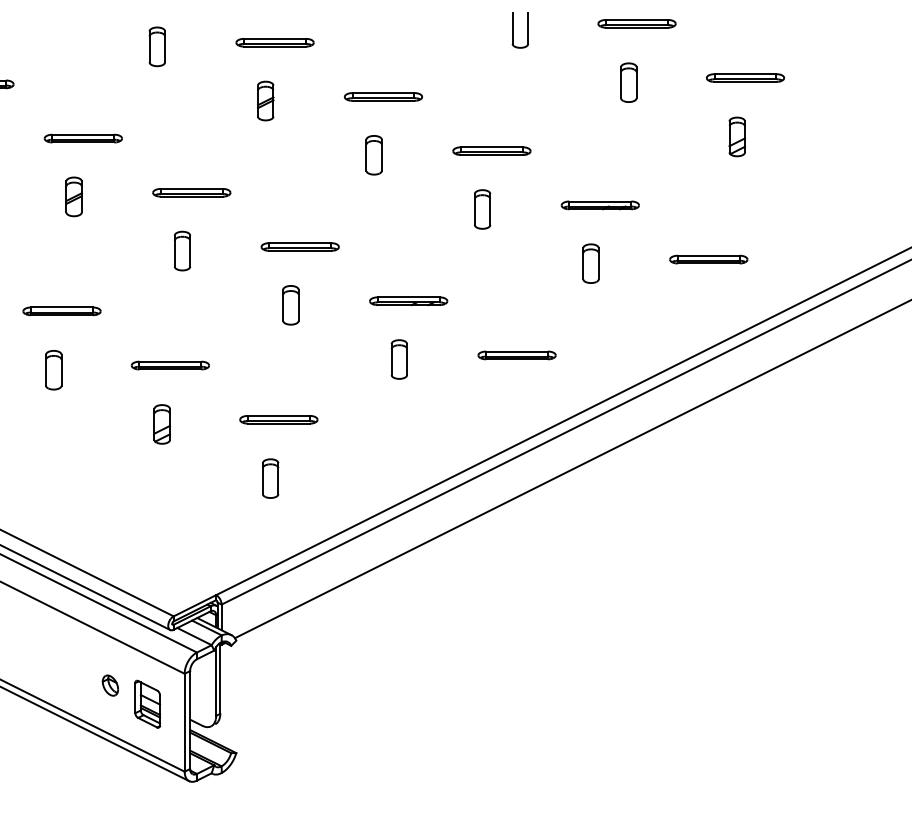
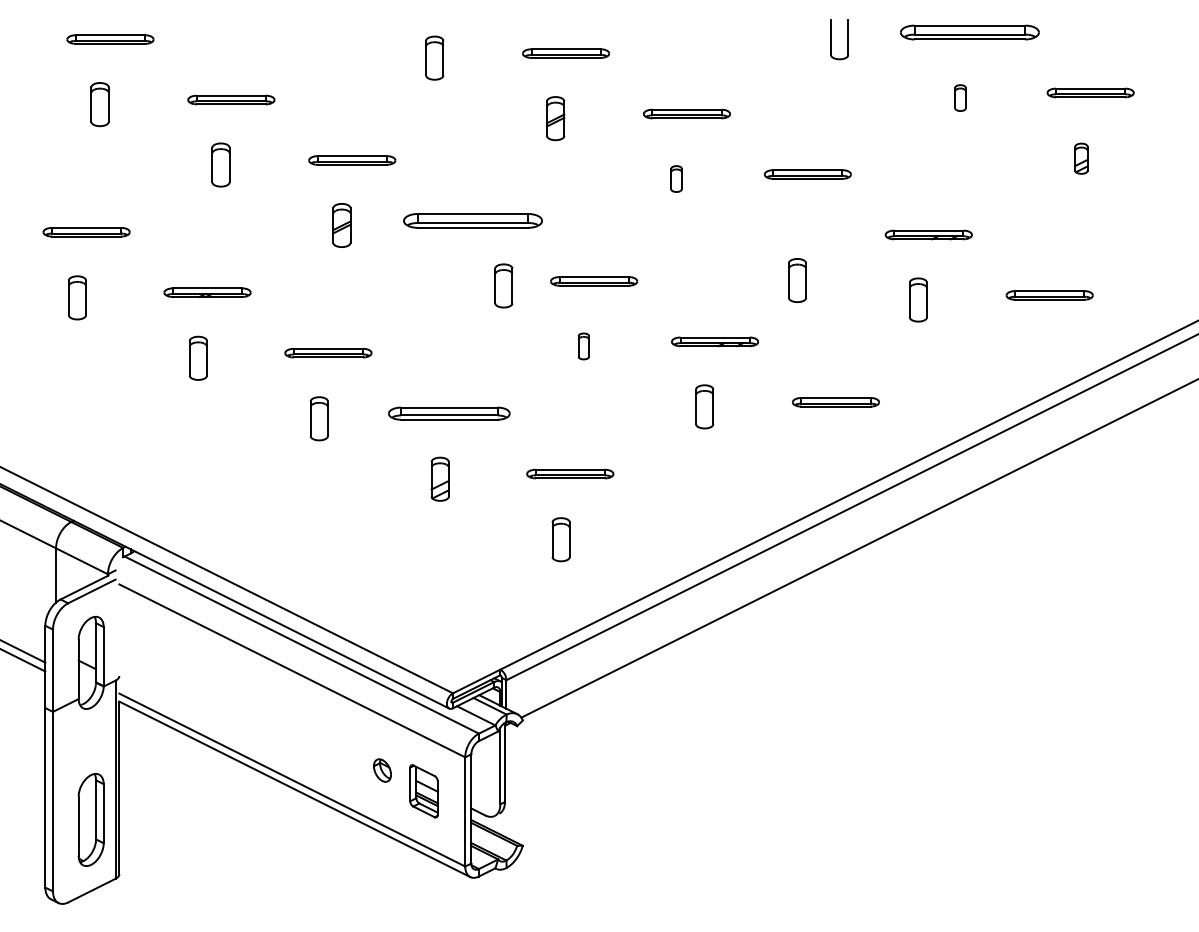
part: (636, 23) -> (969, 32), size x1.6
part: (628, 82) -> (960, 97), size x0.6
part: (737, 136) -> (1081, 158), size x0.7
part: (374, 154) -> (676, 178), size x0.6
part: (192, 192) -> (473, 220), size x1.6
part: (482, 209) -> (797, 280), moved
part: (182, 250) -> (503, 285), moved
part: (290, 305) -> (583, 346), size x0.6
part: (170, 365) -> (449, 413), size x1.4

